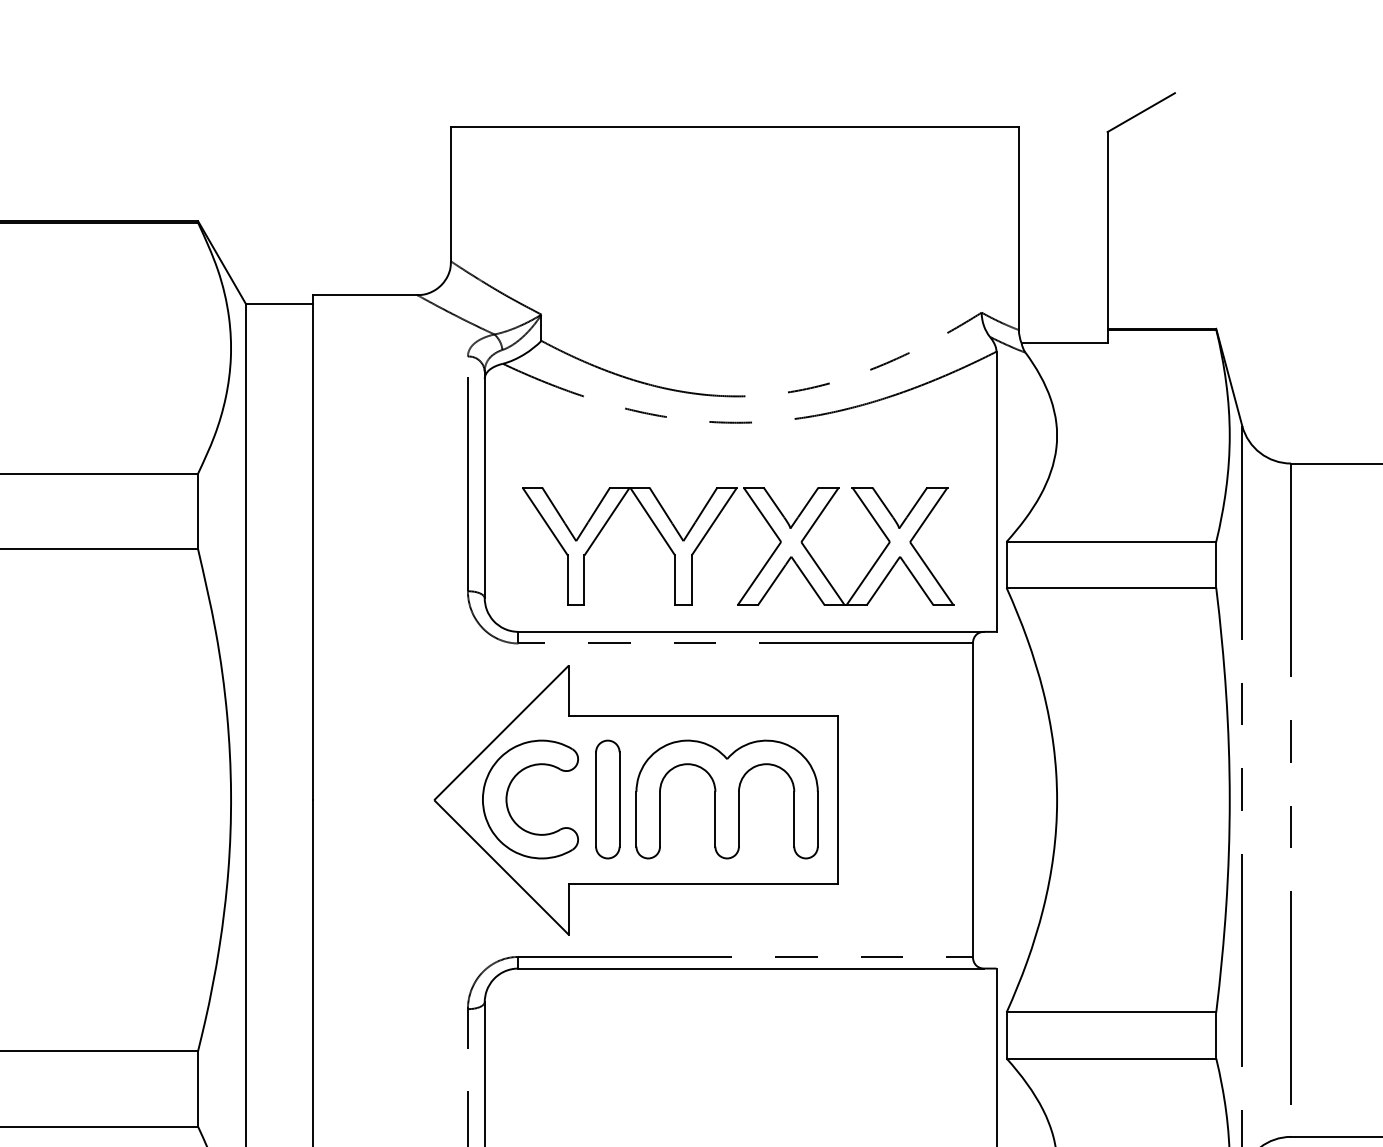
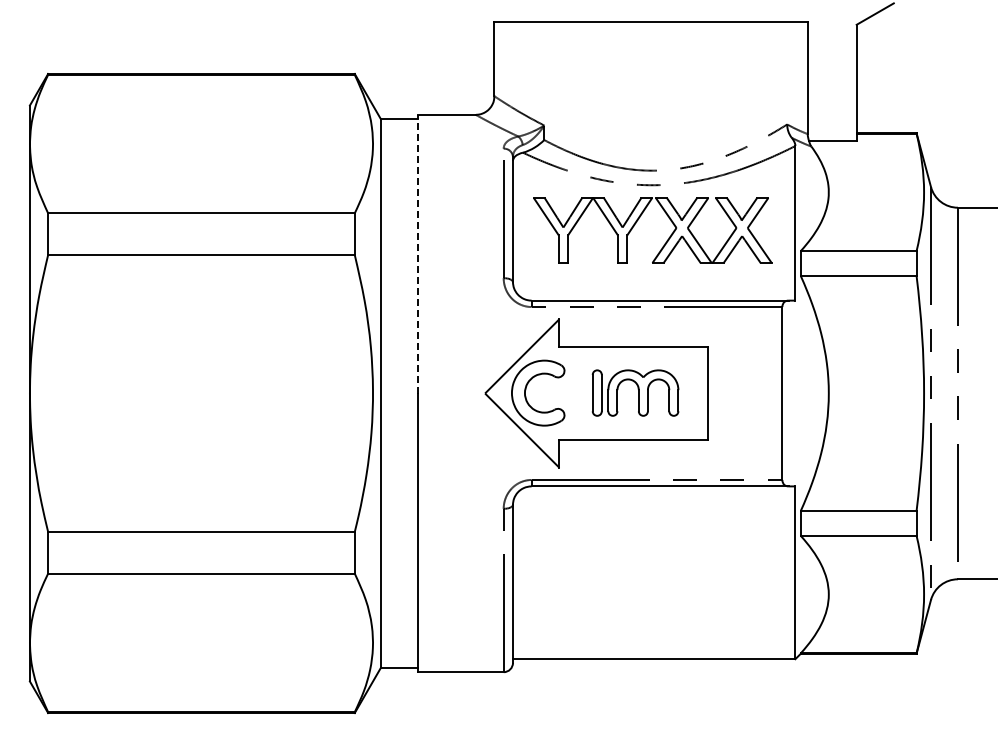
part: (712, 528) -> (638, 220), moved
line: (313, 546) -> (418, 253), solid -> dashed
part: (706, 798) -> (635, 392), size x0.7

